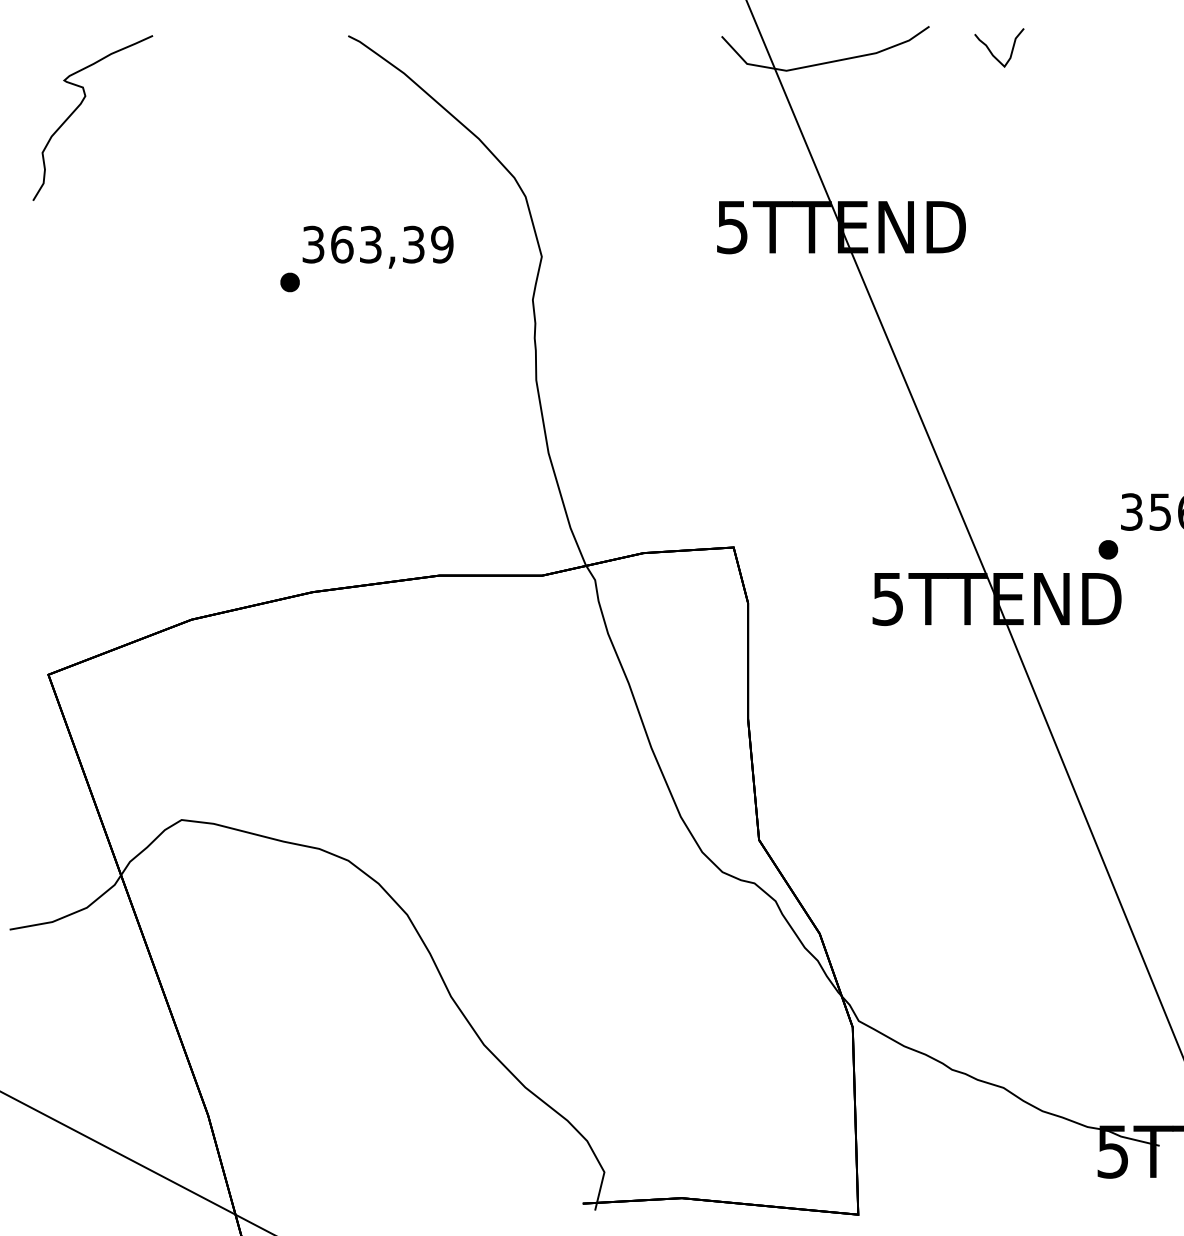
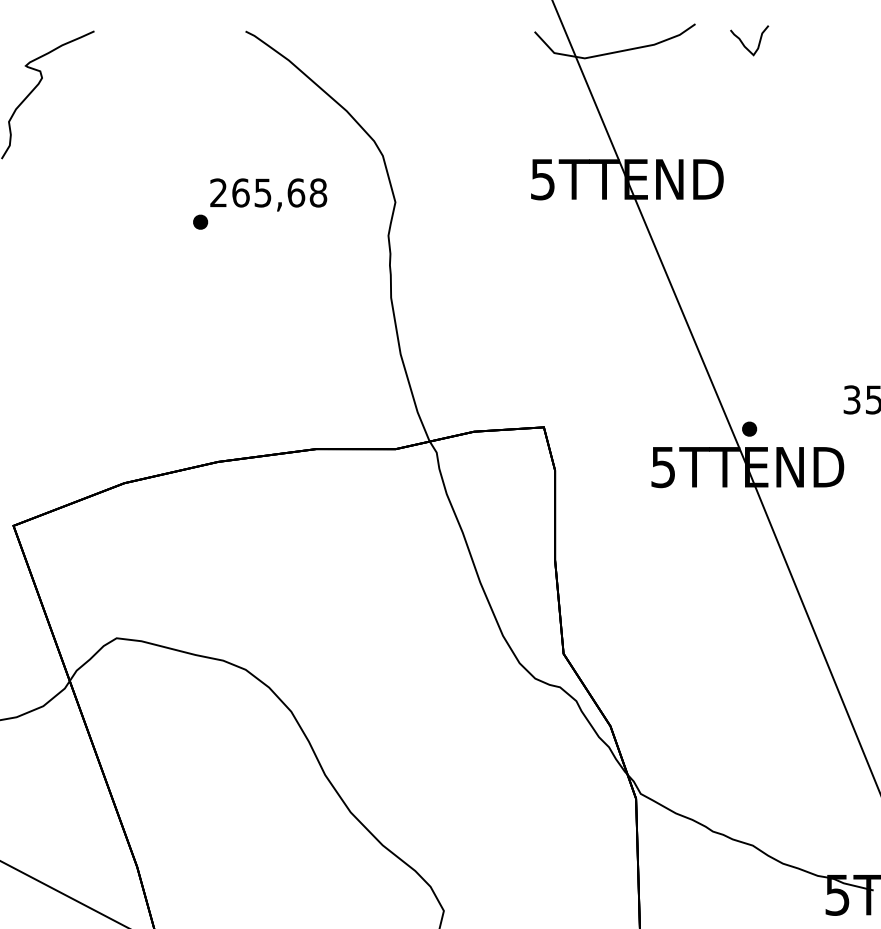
text: (377, 244) -> (268, 192), 363,39 -> 265,68
part: (1108, 549) -> (749, 428), moved

